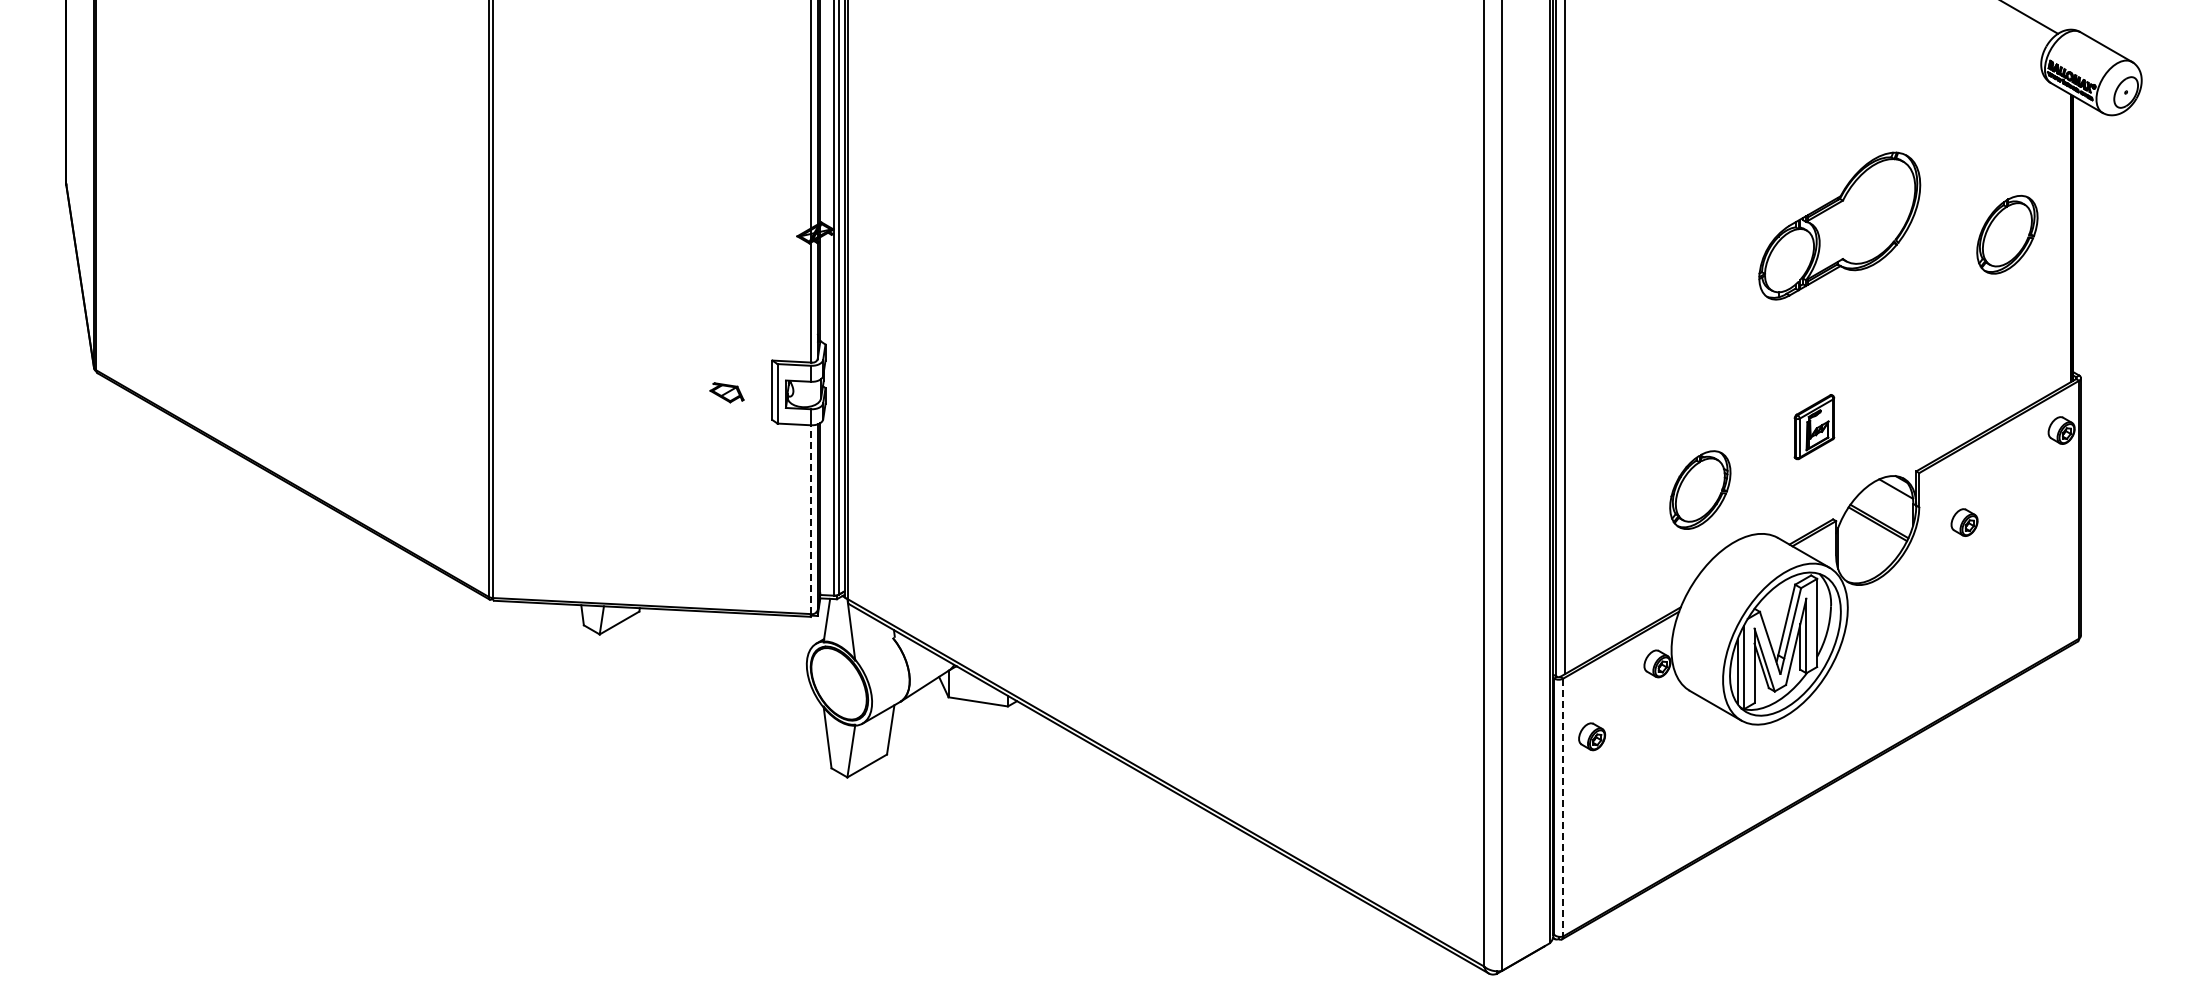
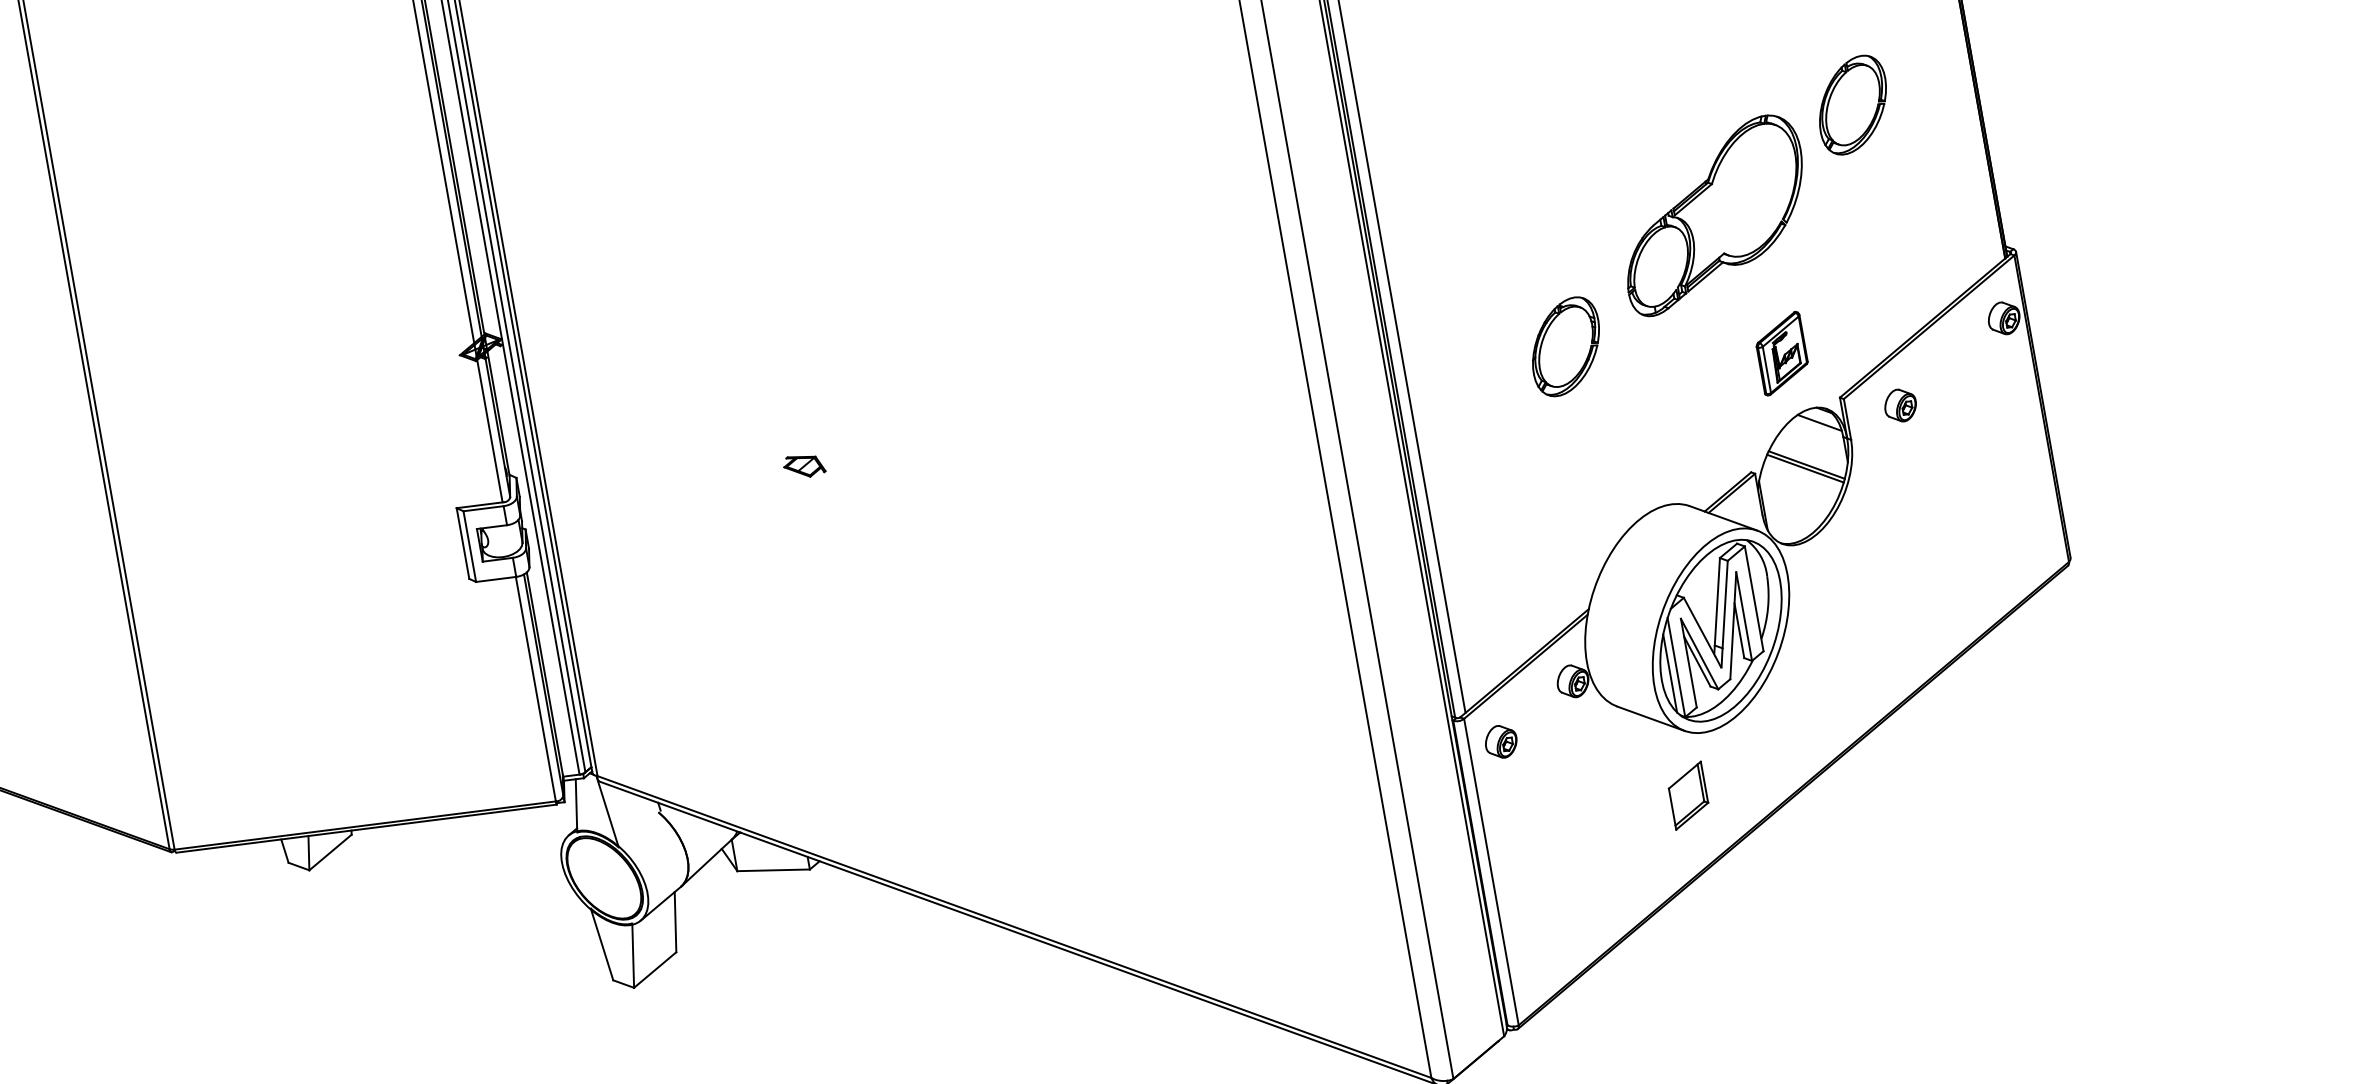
part: (1839, 225) -> (1713, 214), moved
part: (2007, 234) -> (1853, 104), moved
part: (726, 392) -> (803, 465), moved
part: (1814, 427) -> (1782, 354), moved
part: (1700, 489) -> (1566, 346), moved
line: (810, 519) -> (535, 689), dashed -> solid
part: (1964, 522) -> (1900, 405), moved
part: (1592, 736) -> (1501, 741), moved
part: (1735, 773) -> (1689, 795), added
line: (1563, 807) -> (1491, 871), dashed -> solid

